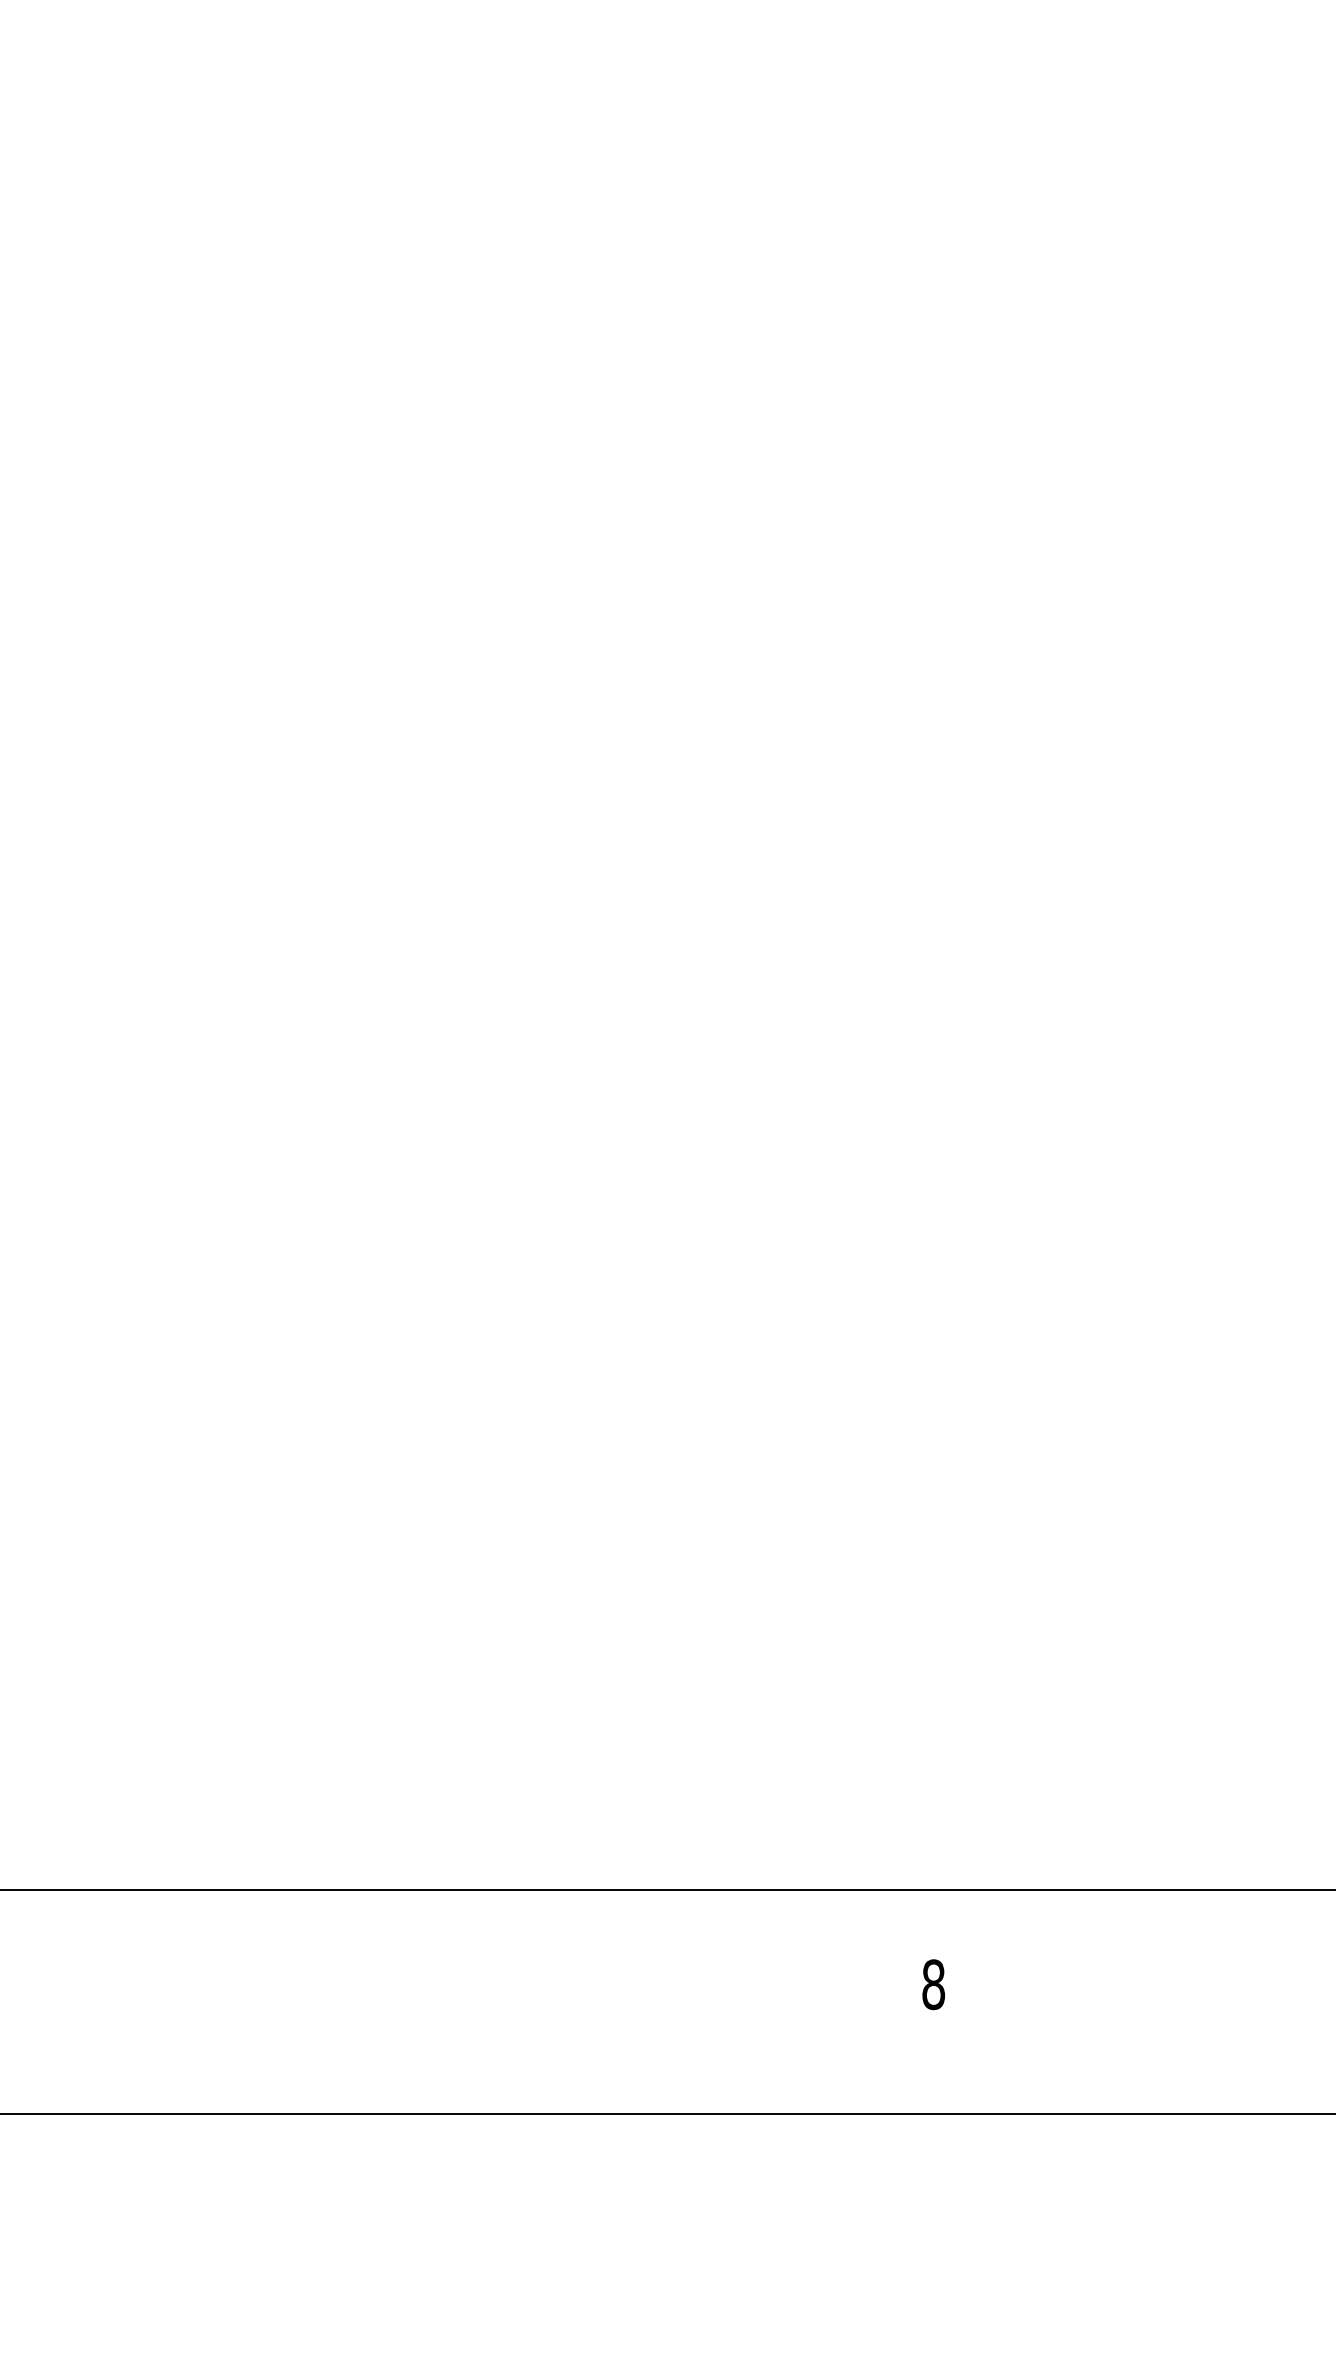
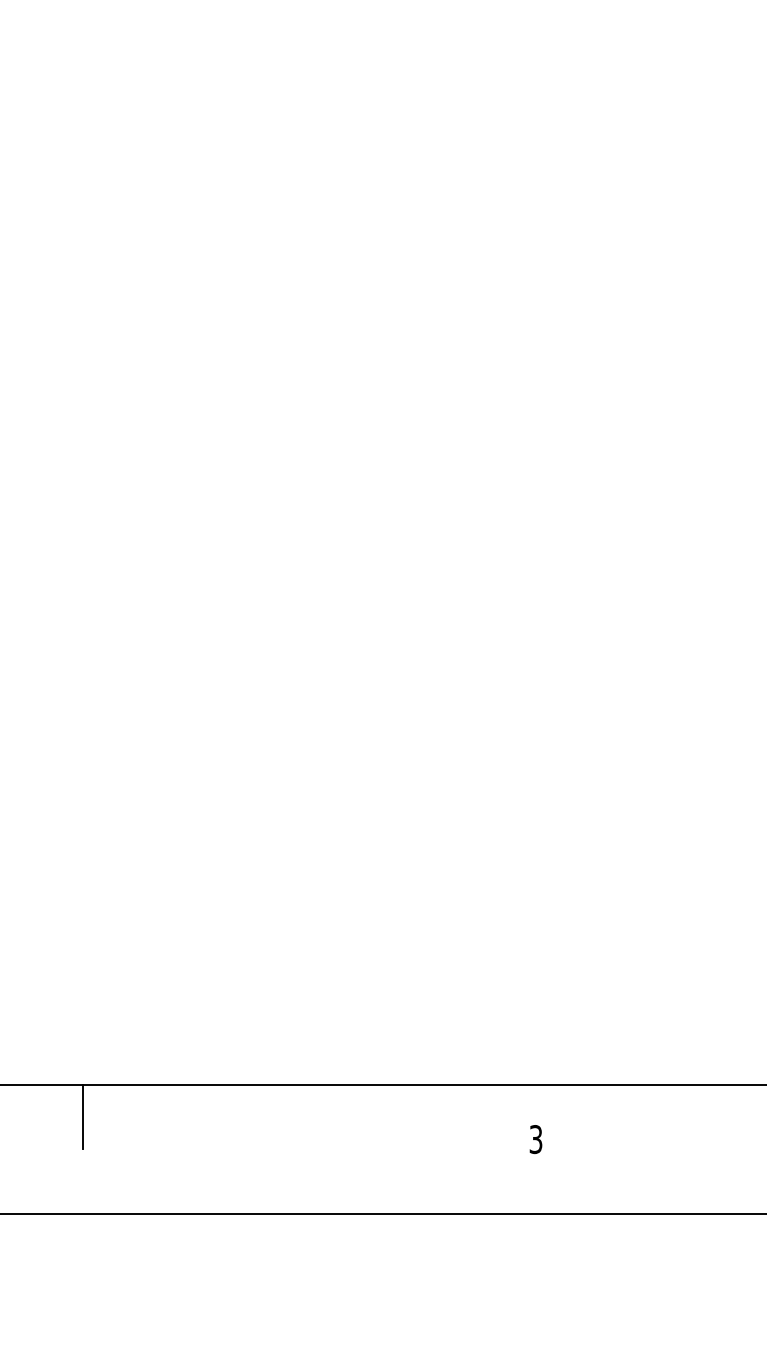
line: (143, 1944) -> (82, 1116), added
text: (932, 1984) -> (535, 1139), 8 -> 3

